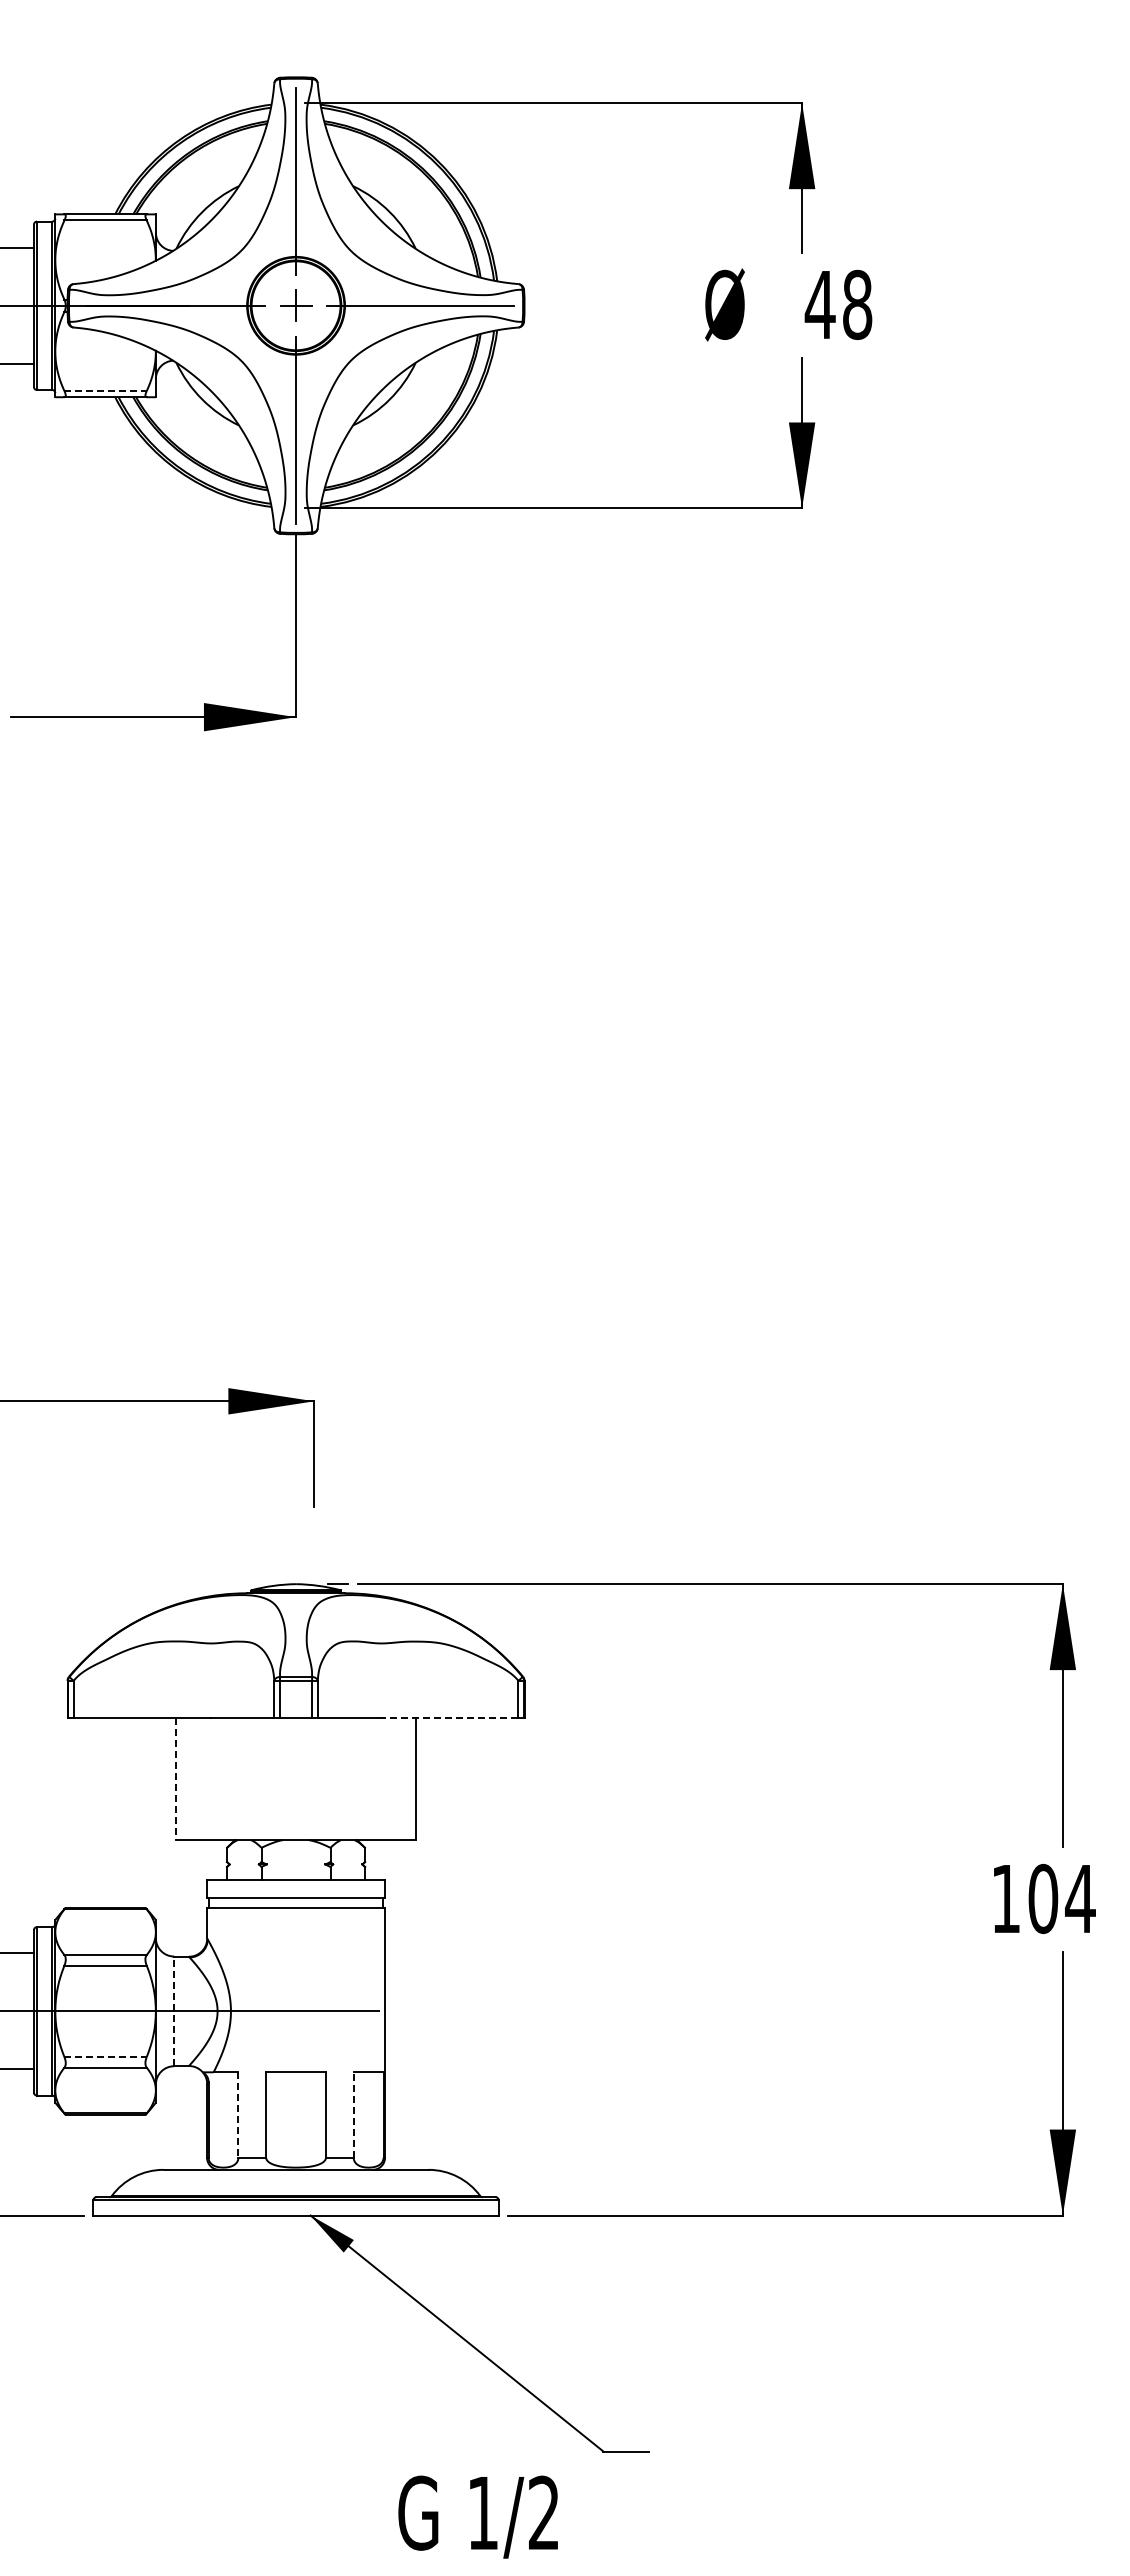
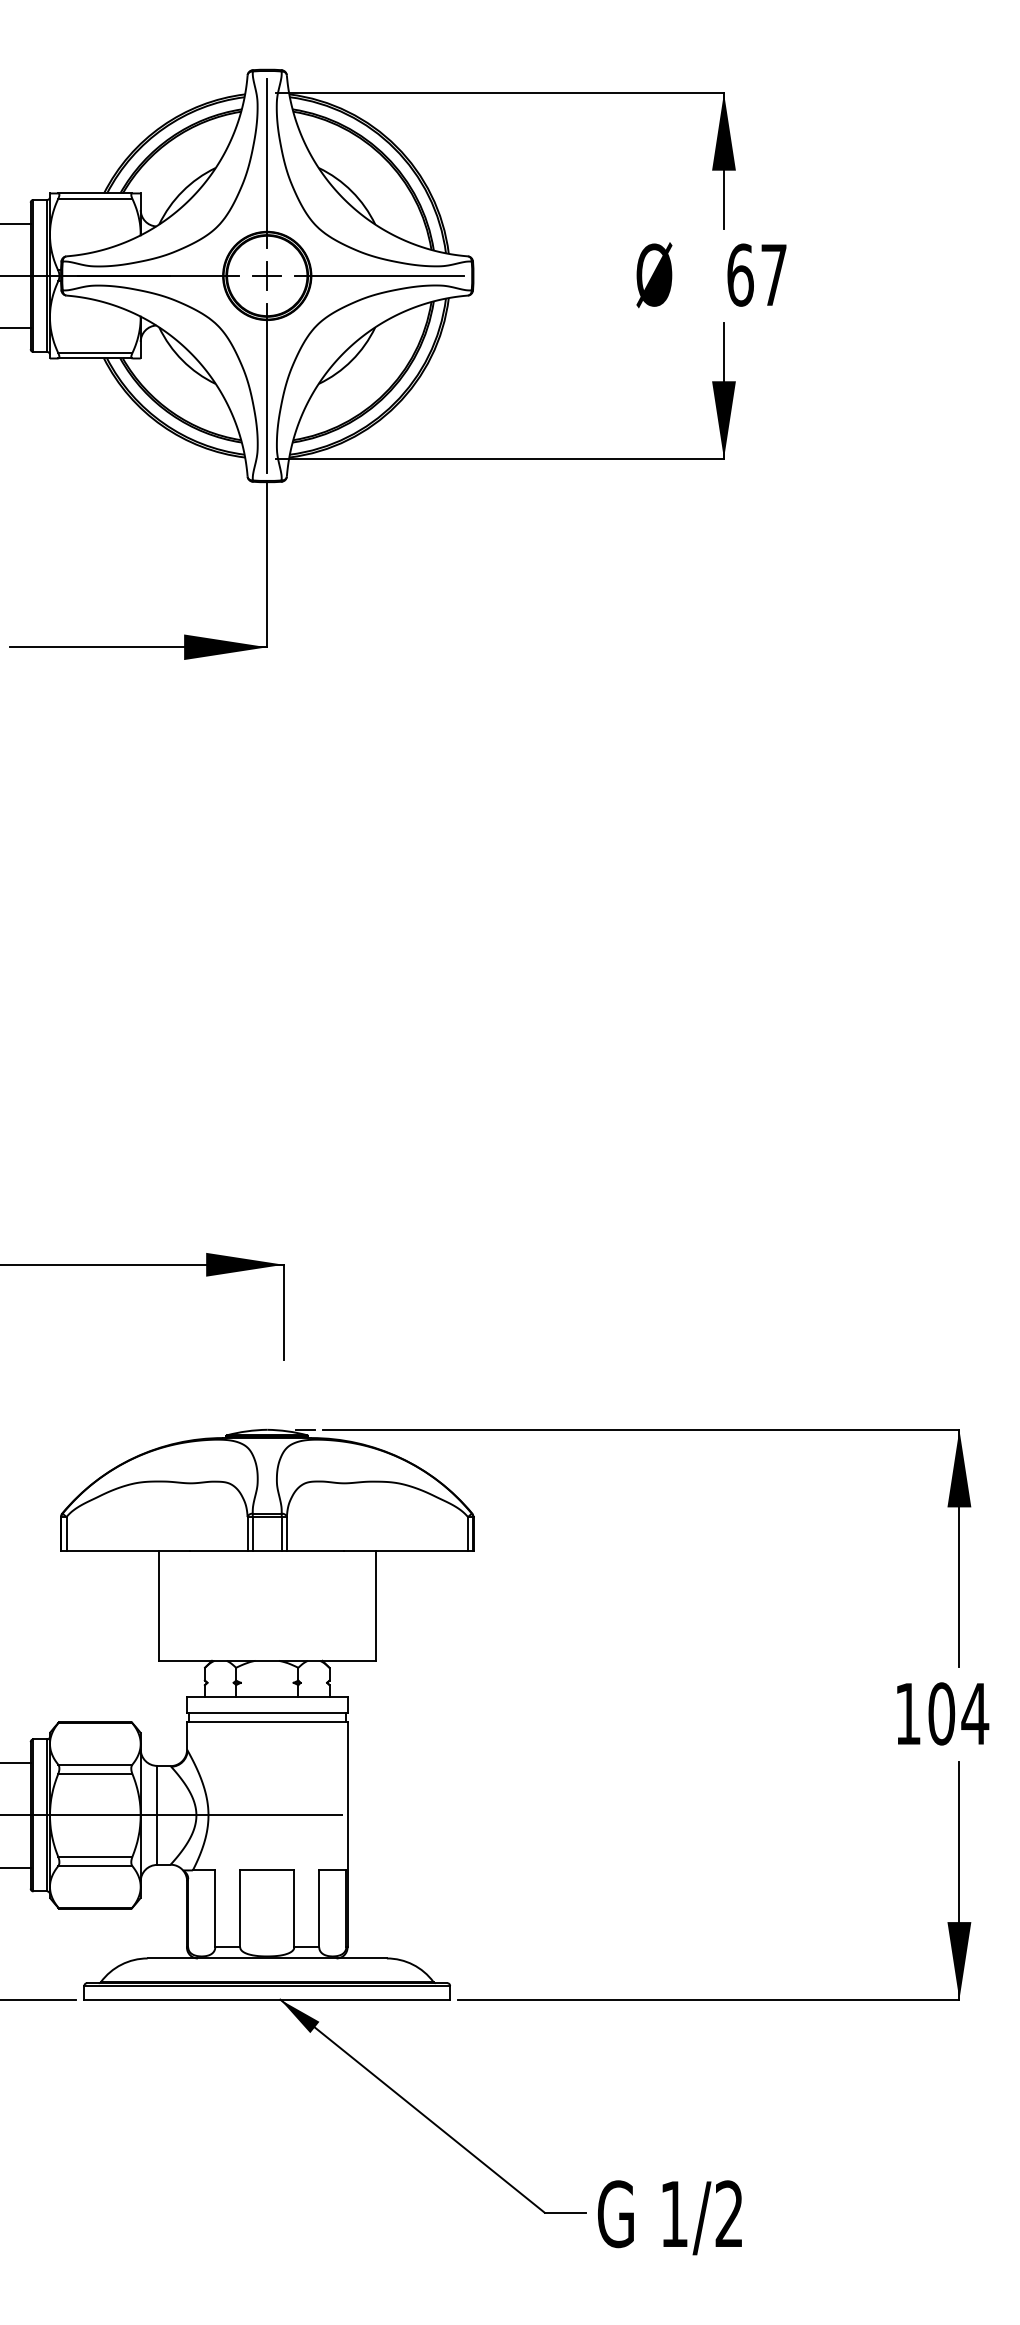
text: (838, 304) -> (756, 274), 48 -> 67
line: (106, 391) -> (96, 353), dashed -> solid
line: (449, 1718) -> (405, 1551), dashed -> solid
line: (175, 1779) -> (158, 1606), dashed -> solid
line: (174, 2011) -> (157, 1815), dashed -> solid
line: (106, 2057) -> (96, 1857), dashed -> solid
line: (238, 2114) -> (215, 1908), dashed -> solid
line: (353, 2114) -> (319, 1908), dashed -> solid
text: (477, 2516) -> (669, 2217), moved

